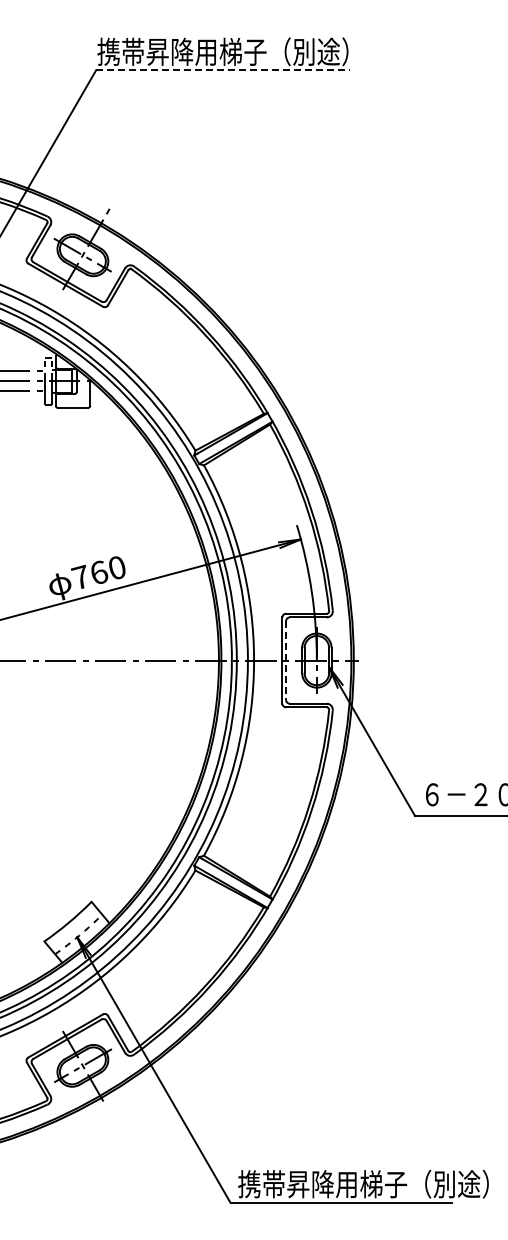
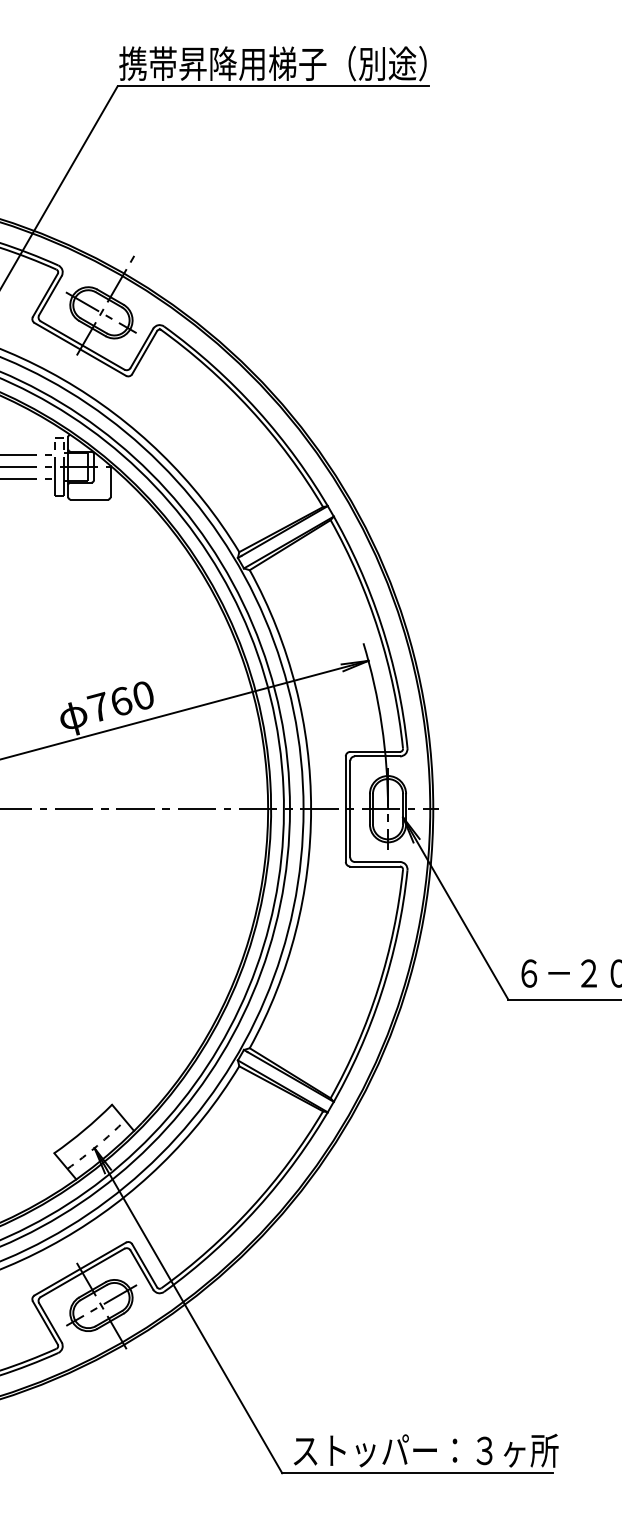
line: (223, 70) -> (273, 86), dashed -> solid
line: (286, 661) -> (350, 810), dashed -> solid
text: (363, 1183) -> (445, 1449), 携帯昇降用梯子（別途） -> ストッパー：３ヶ所

